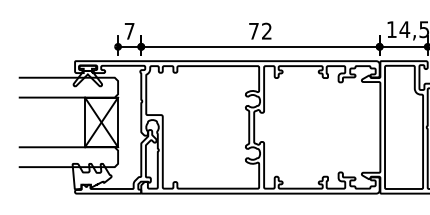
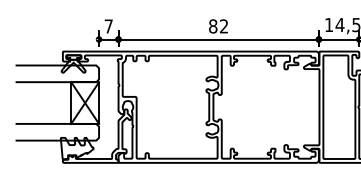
text: (254, 31) -> (213, 26), 72 -> 82

